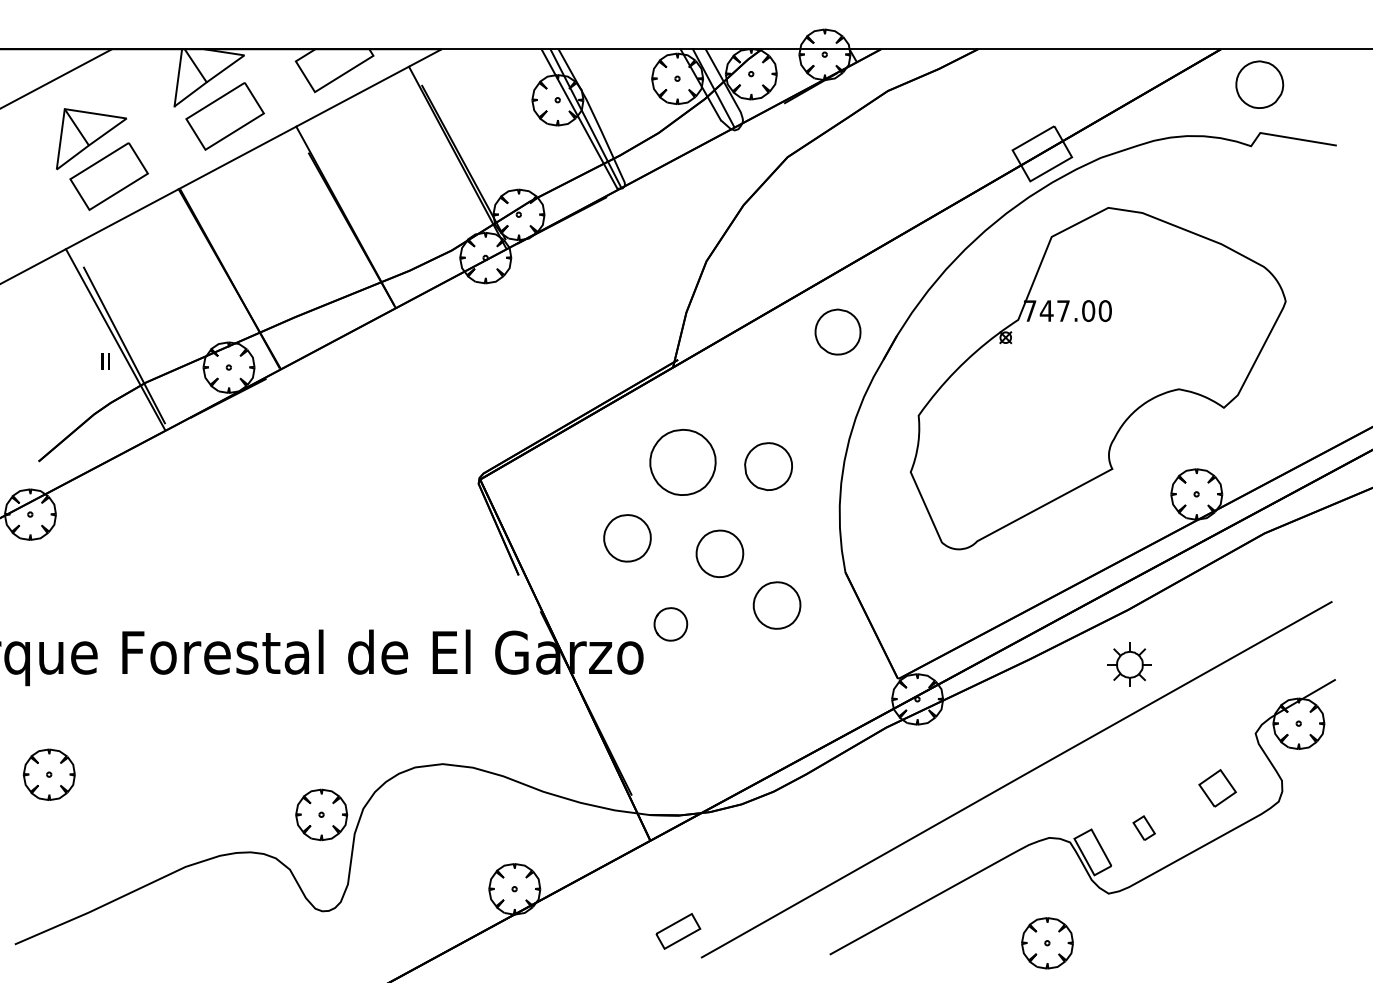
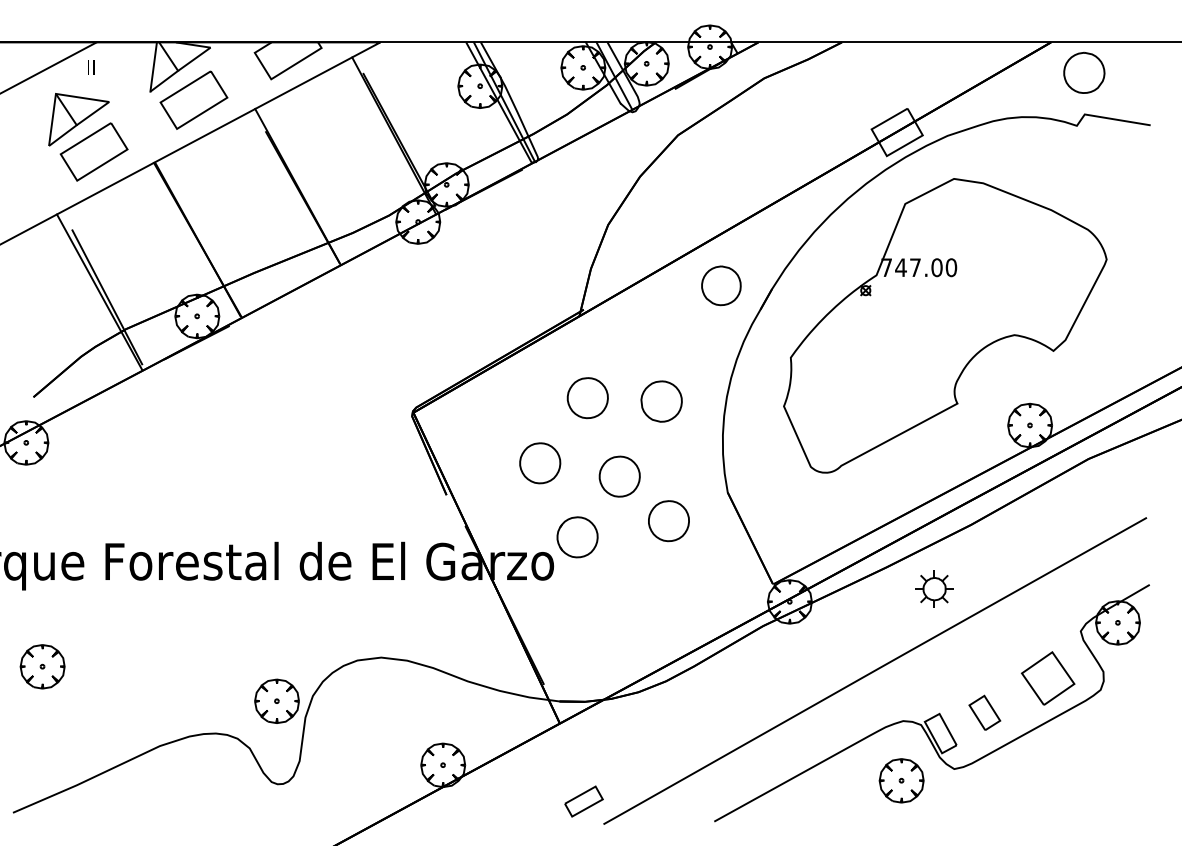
text: (106, 361) -> (91, 67), moved
part: (682, 463) -> (587, 398), size x0.71
part: (670, 624) -> (577, 537), size x1.43
part: (1129, 664) -> (934, 588), moved
part: (1216, 788) -> (1047, 678), size x1.67
part: (1143, 827) -> (984, 712), size x1.67
part: (1047, 942) -> (901, 780), moved

